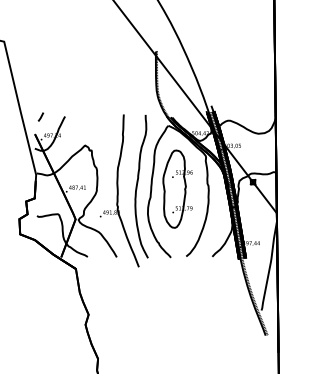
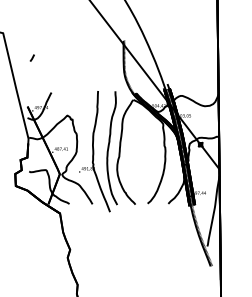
line: (40, 116) -> (31, 57), moved
part: (177, 188) -> (140, 149), removed

